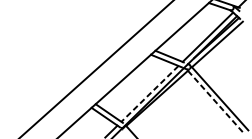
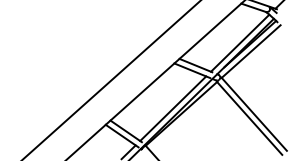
line: (149, 94) -> (172, 109), dashed -> solid
line: (215, 102) -> (249, 118), dashed -> solid

